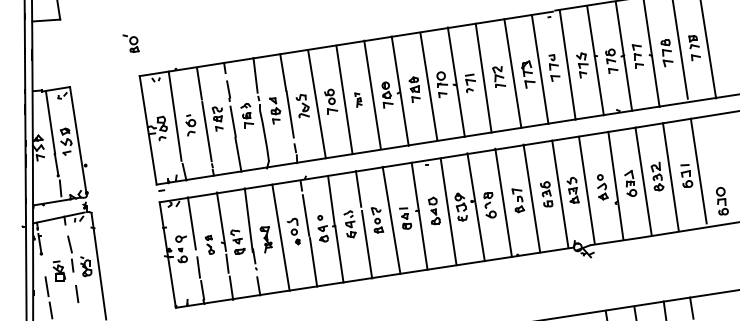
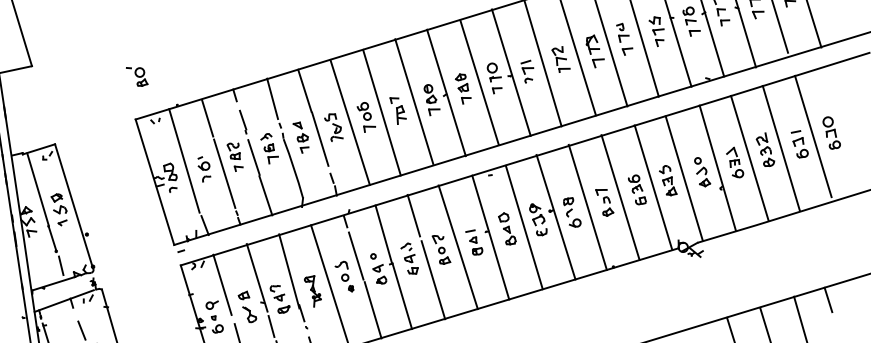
part: (130, 43) -> (136, 76), moved
part: (358, 100) -> (398, 111), size x1.67
part: (722, 201) -> (831, 133), moved
part: (209, 244) -> (246, 306), size x1.43

